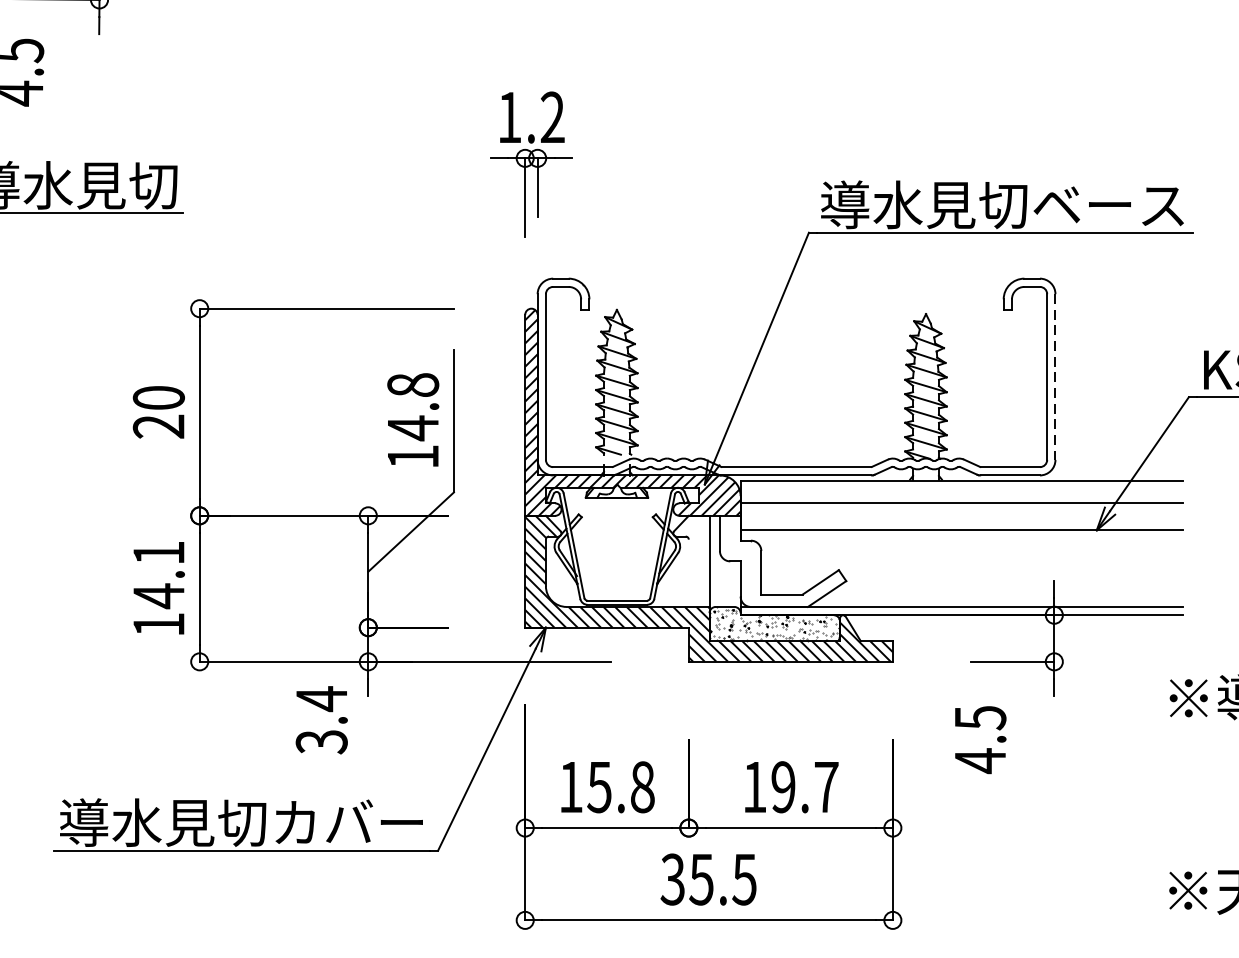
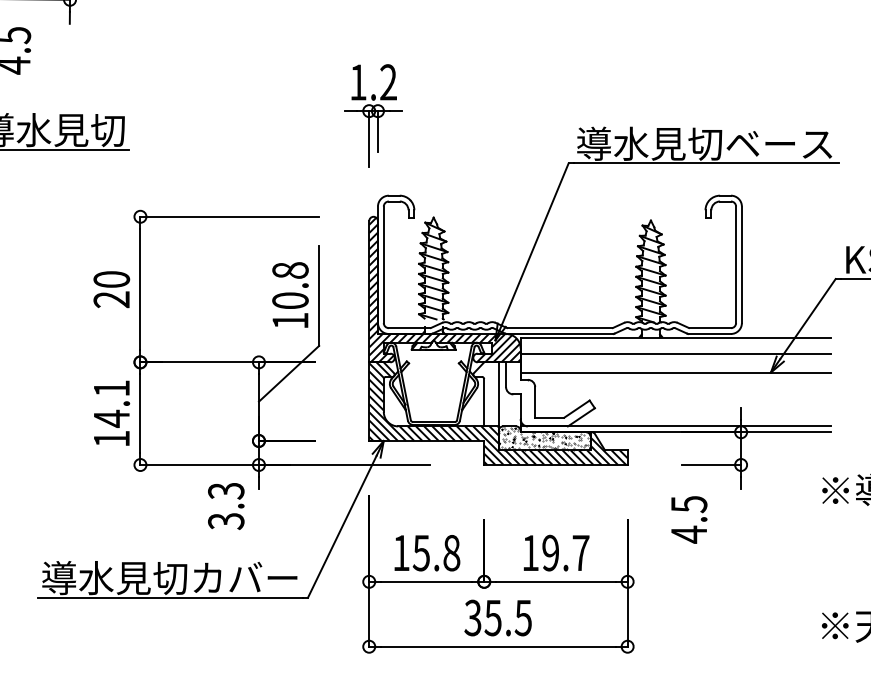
line: (1054, 377) -> (741, 265), dashed -> solid
text: (413, 427) -> (290, 300), 14.8 -> 10.8
line: (689, 572) -> (484, 402), added
text: (322, 699) -> (226, 491), 3.4 -> 3.3

